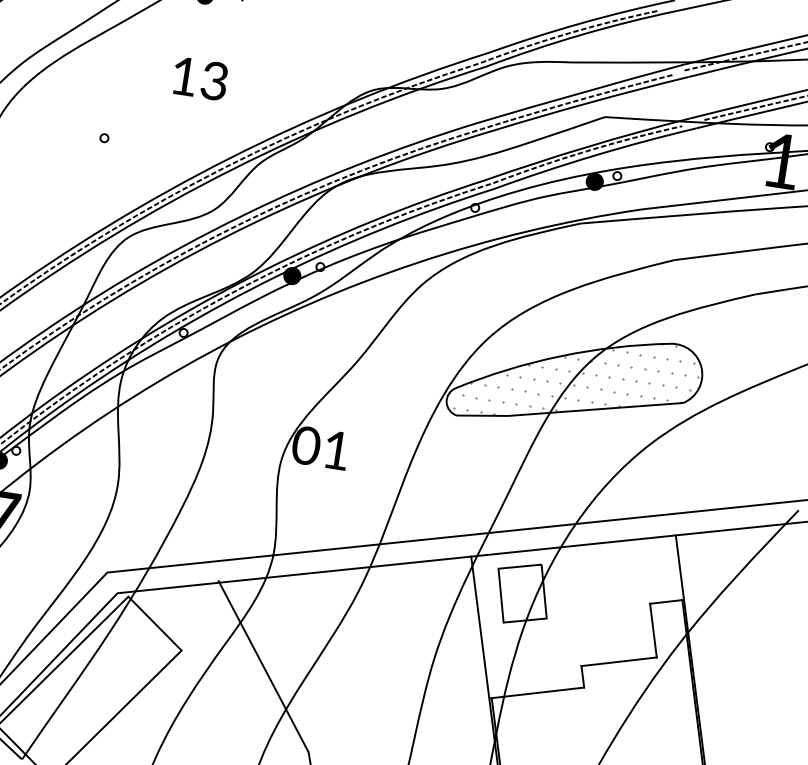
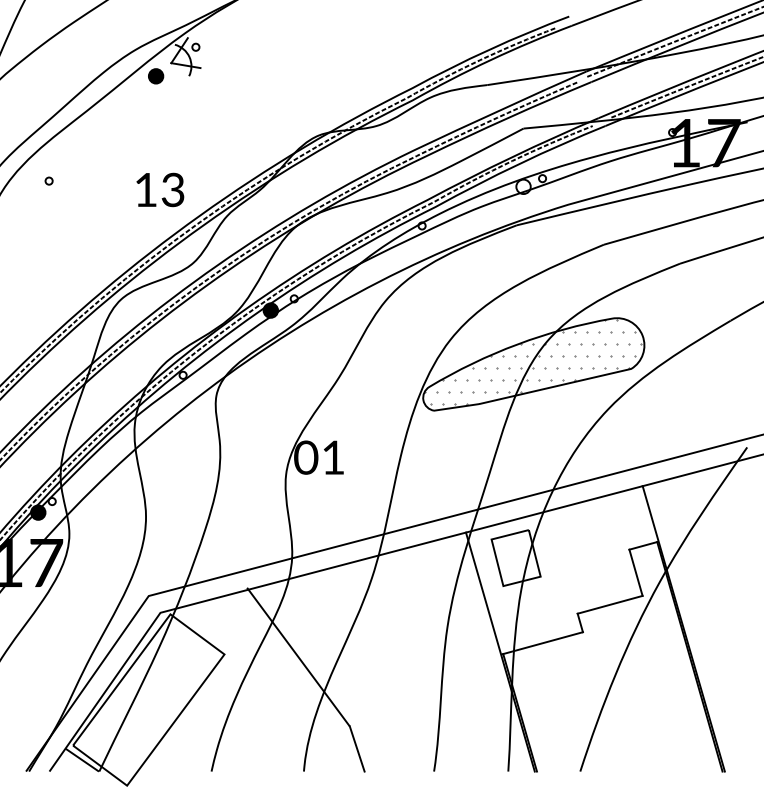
text: (200, 78) -> (160, 189), moved
circle: (103, 137) -> (48, 180), moved
fill: (594, 181) -> (523, 186), removed

